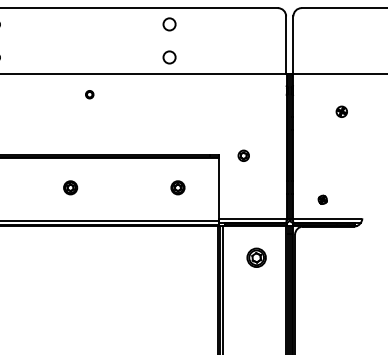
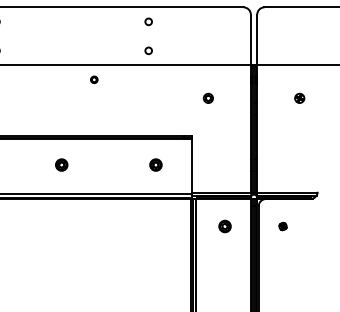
circle: (169, 24) -> (148, 21), size x0.62
circle: (169, 57) -> (148, 50), size x0.62
part: (89, 94) -> (94, 79), moved
part: (243, 155) -> (208, 98), moved
part: (322, 199) -> (282, 226), moved
part: (256, 257) -> (224, 226), size x0.71

